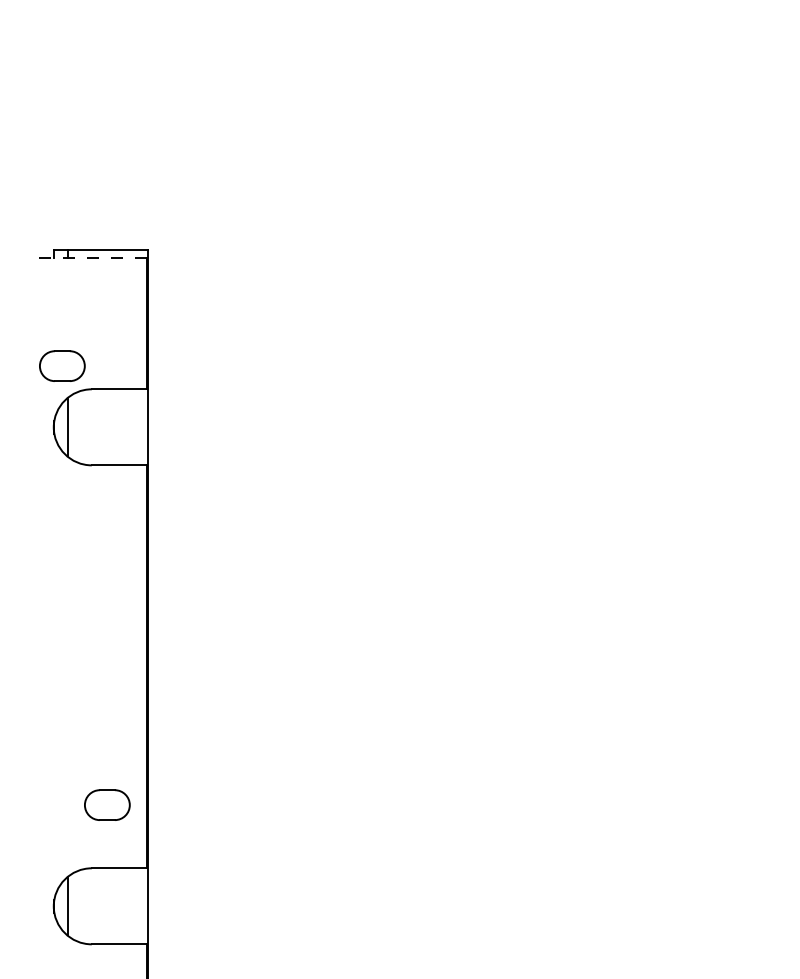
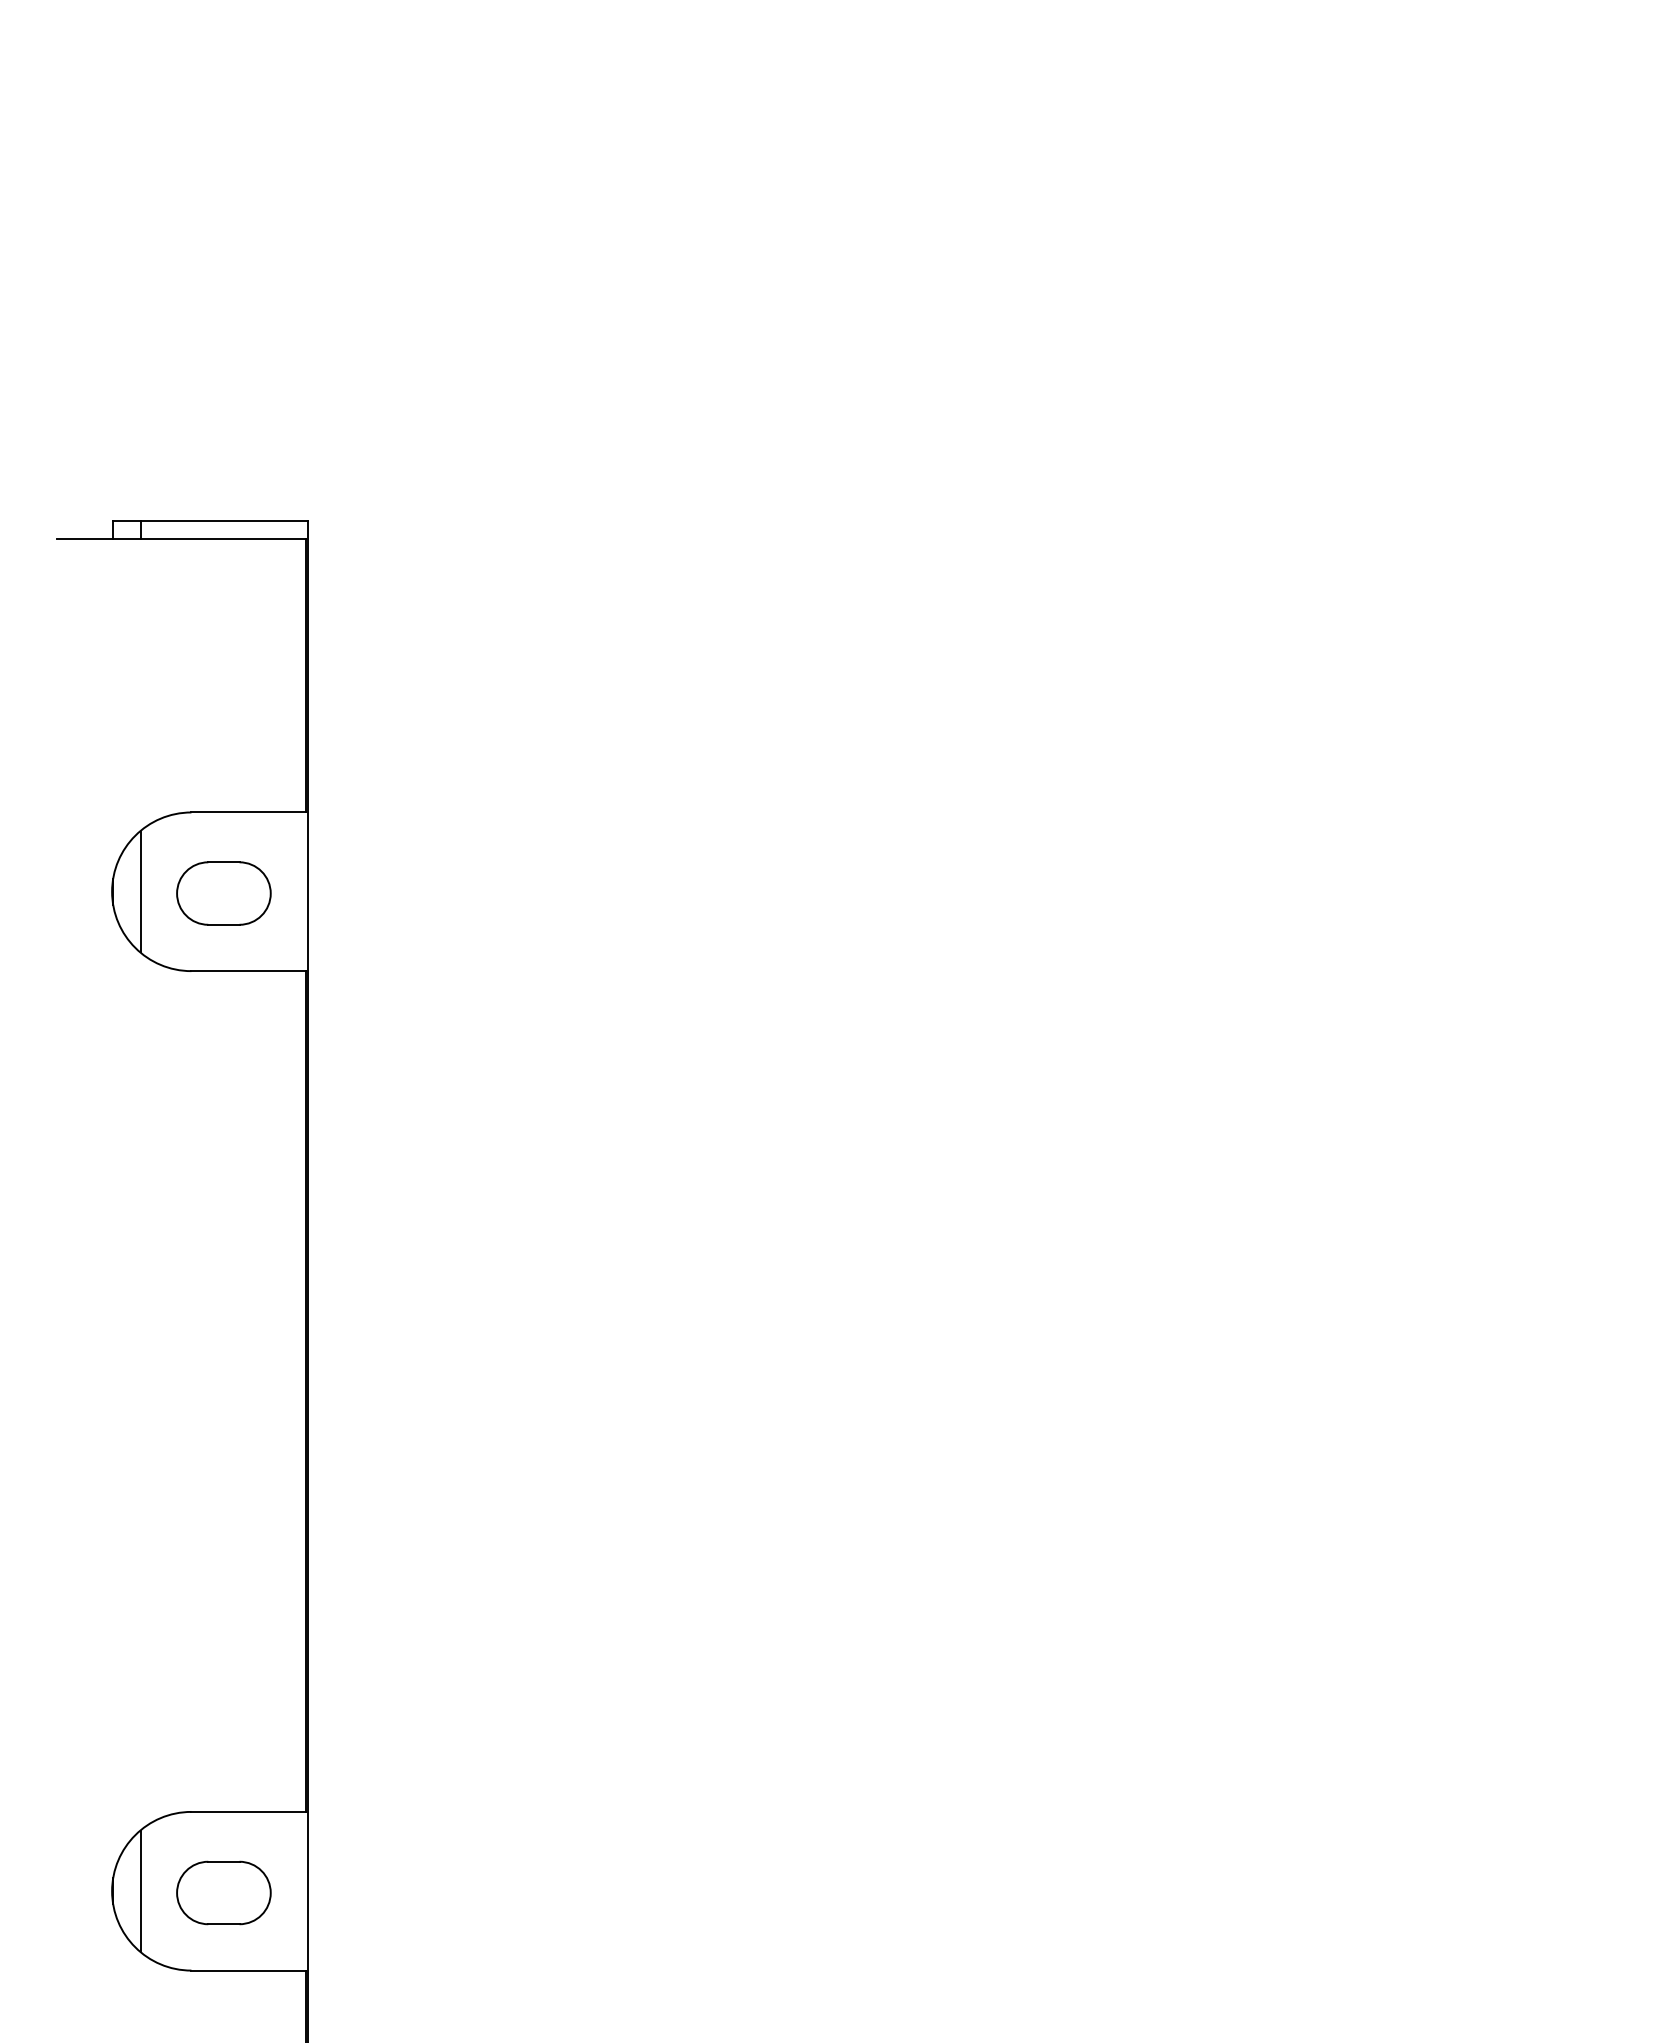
line: (87, 258) -> (182, 539), dashed -> solid
part: (62, 365) -> (224, 892), moved
part: (107, 804) -> (224, 1891), moved

